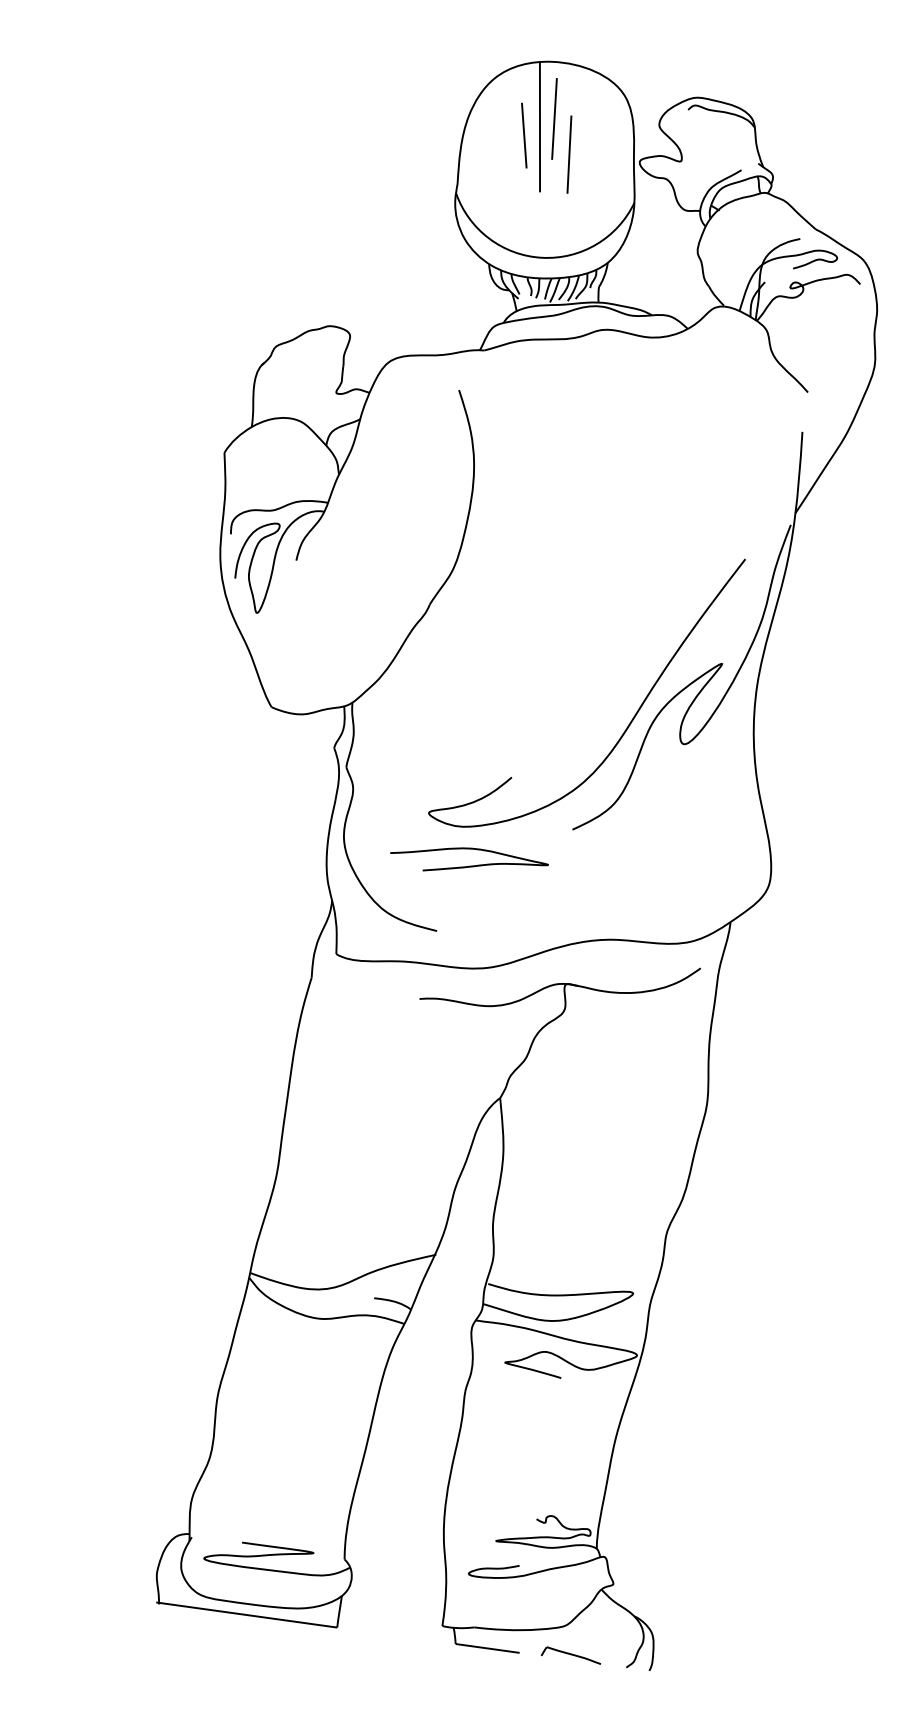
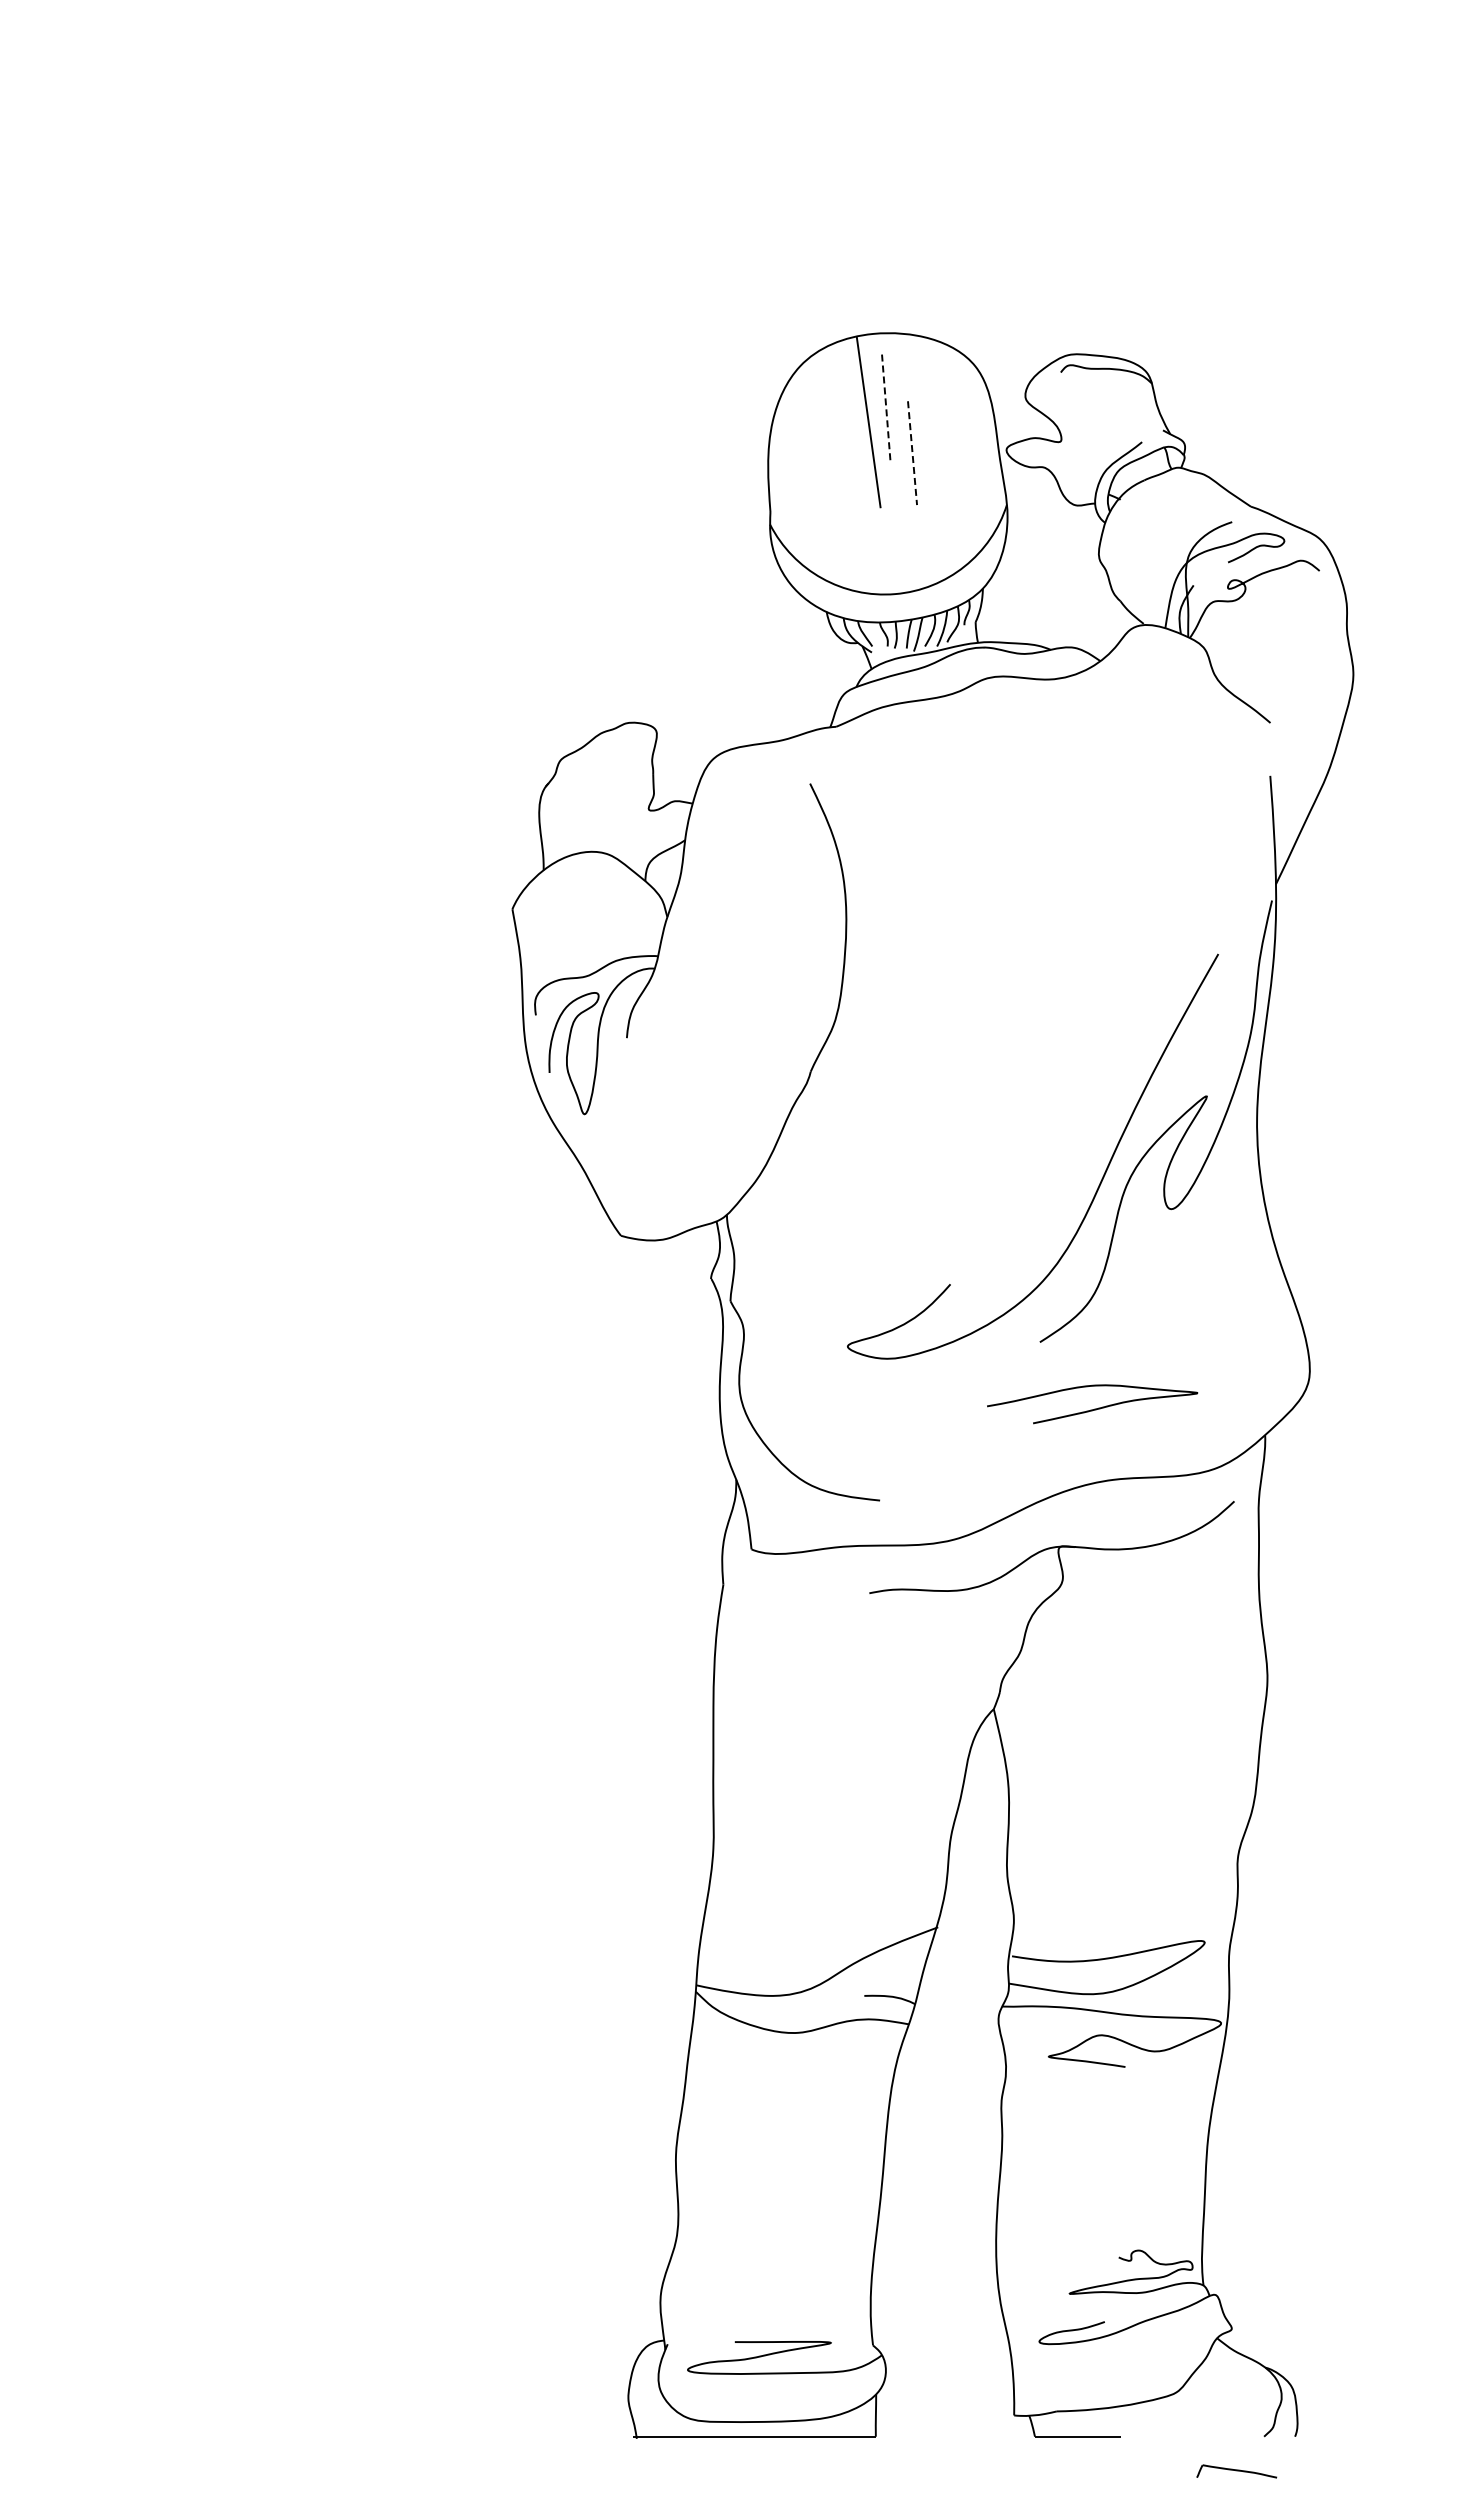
line: (554, 119) -> (886, 409), solid -> dashed
line: (524, 135) -> (849, 436), removed
line: (569, 154) -> (912, 453), solid -> dashed
curve: (469, 865) -> (1094, 1408), moved
part: (571, 1655) -> (1236, 2471), moved

